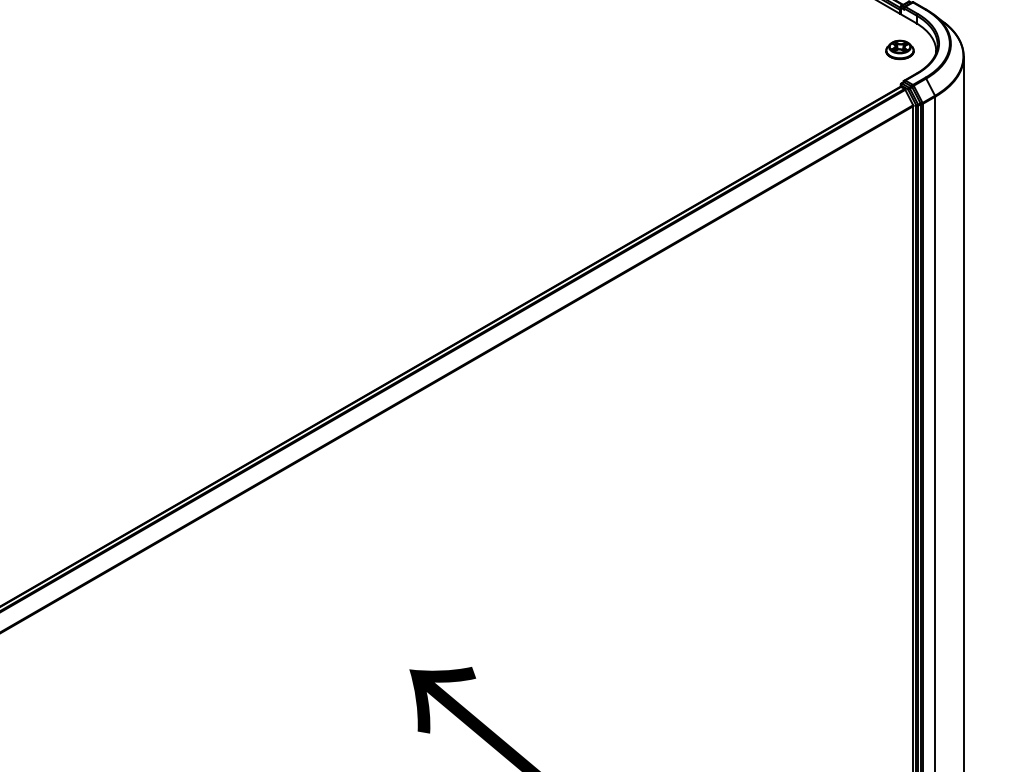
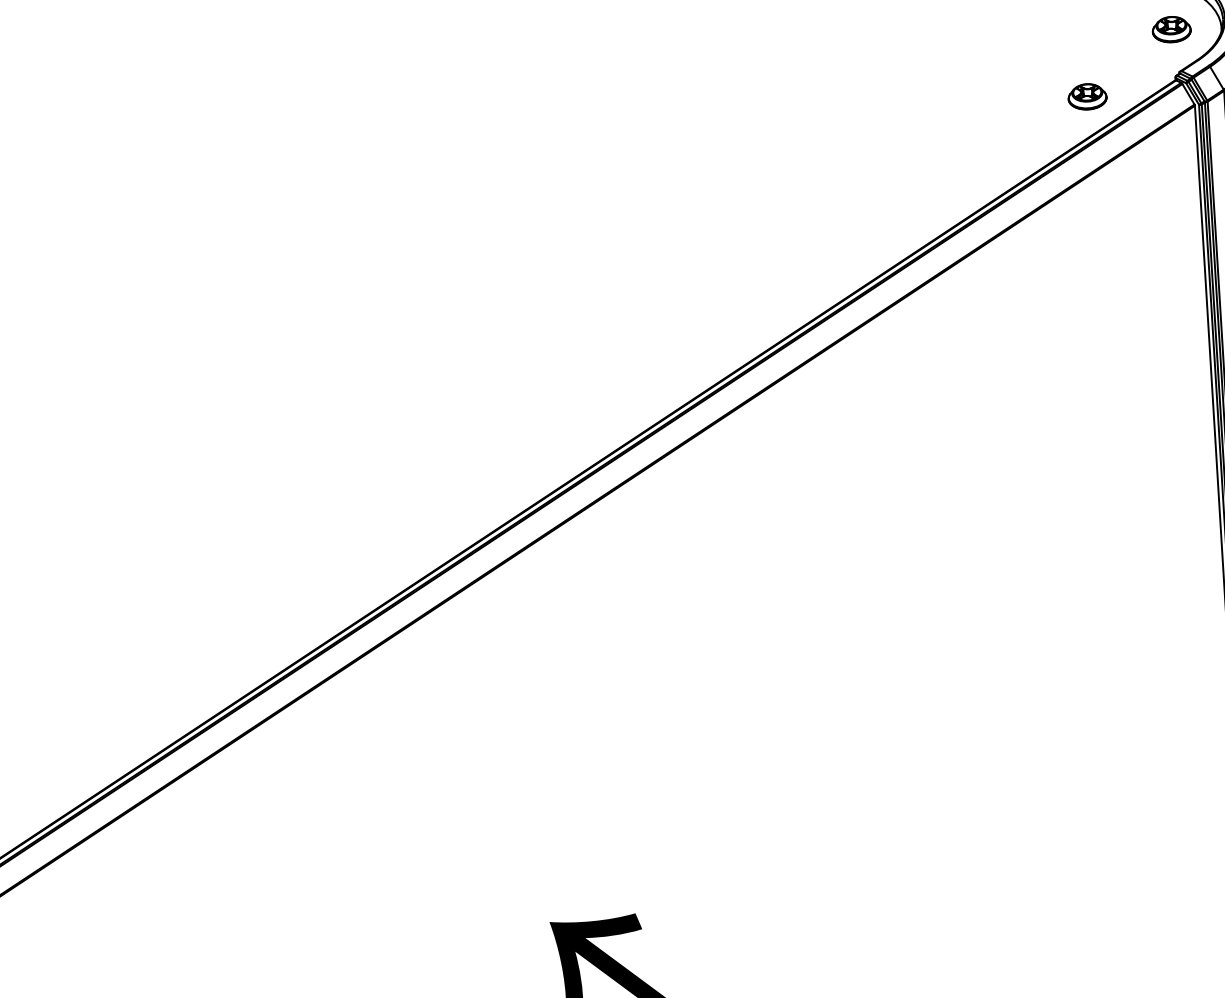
part: (835, 94) -> (1086, 96), added

